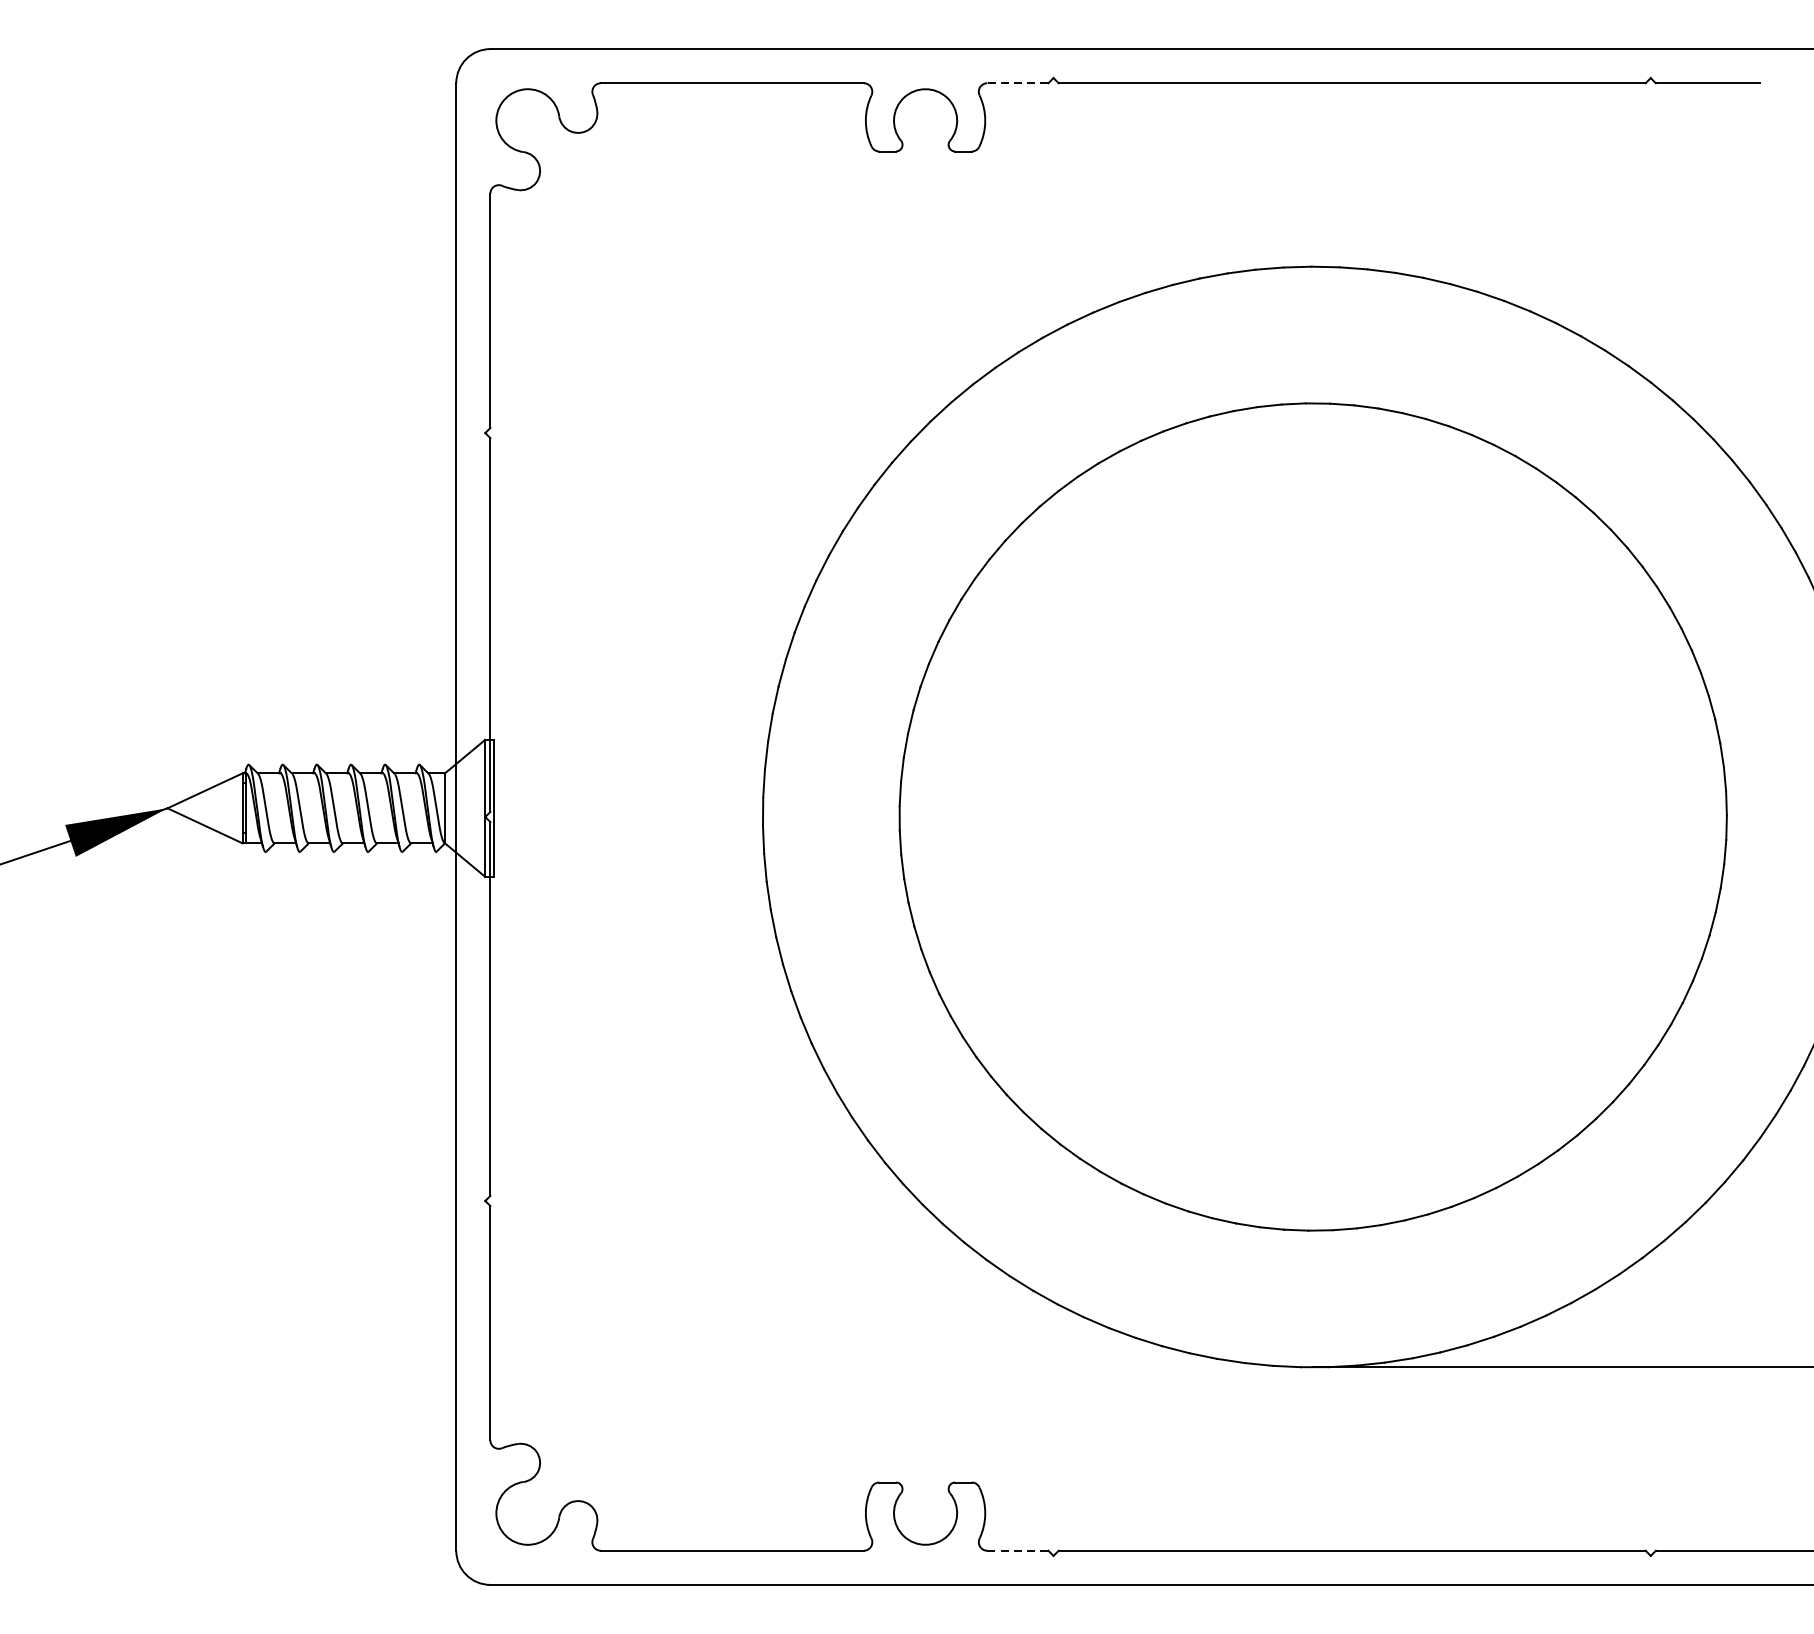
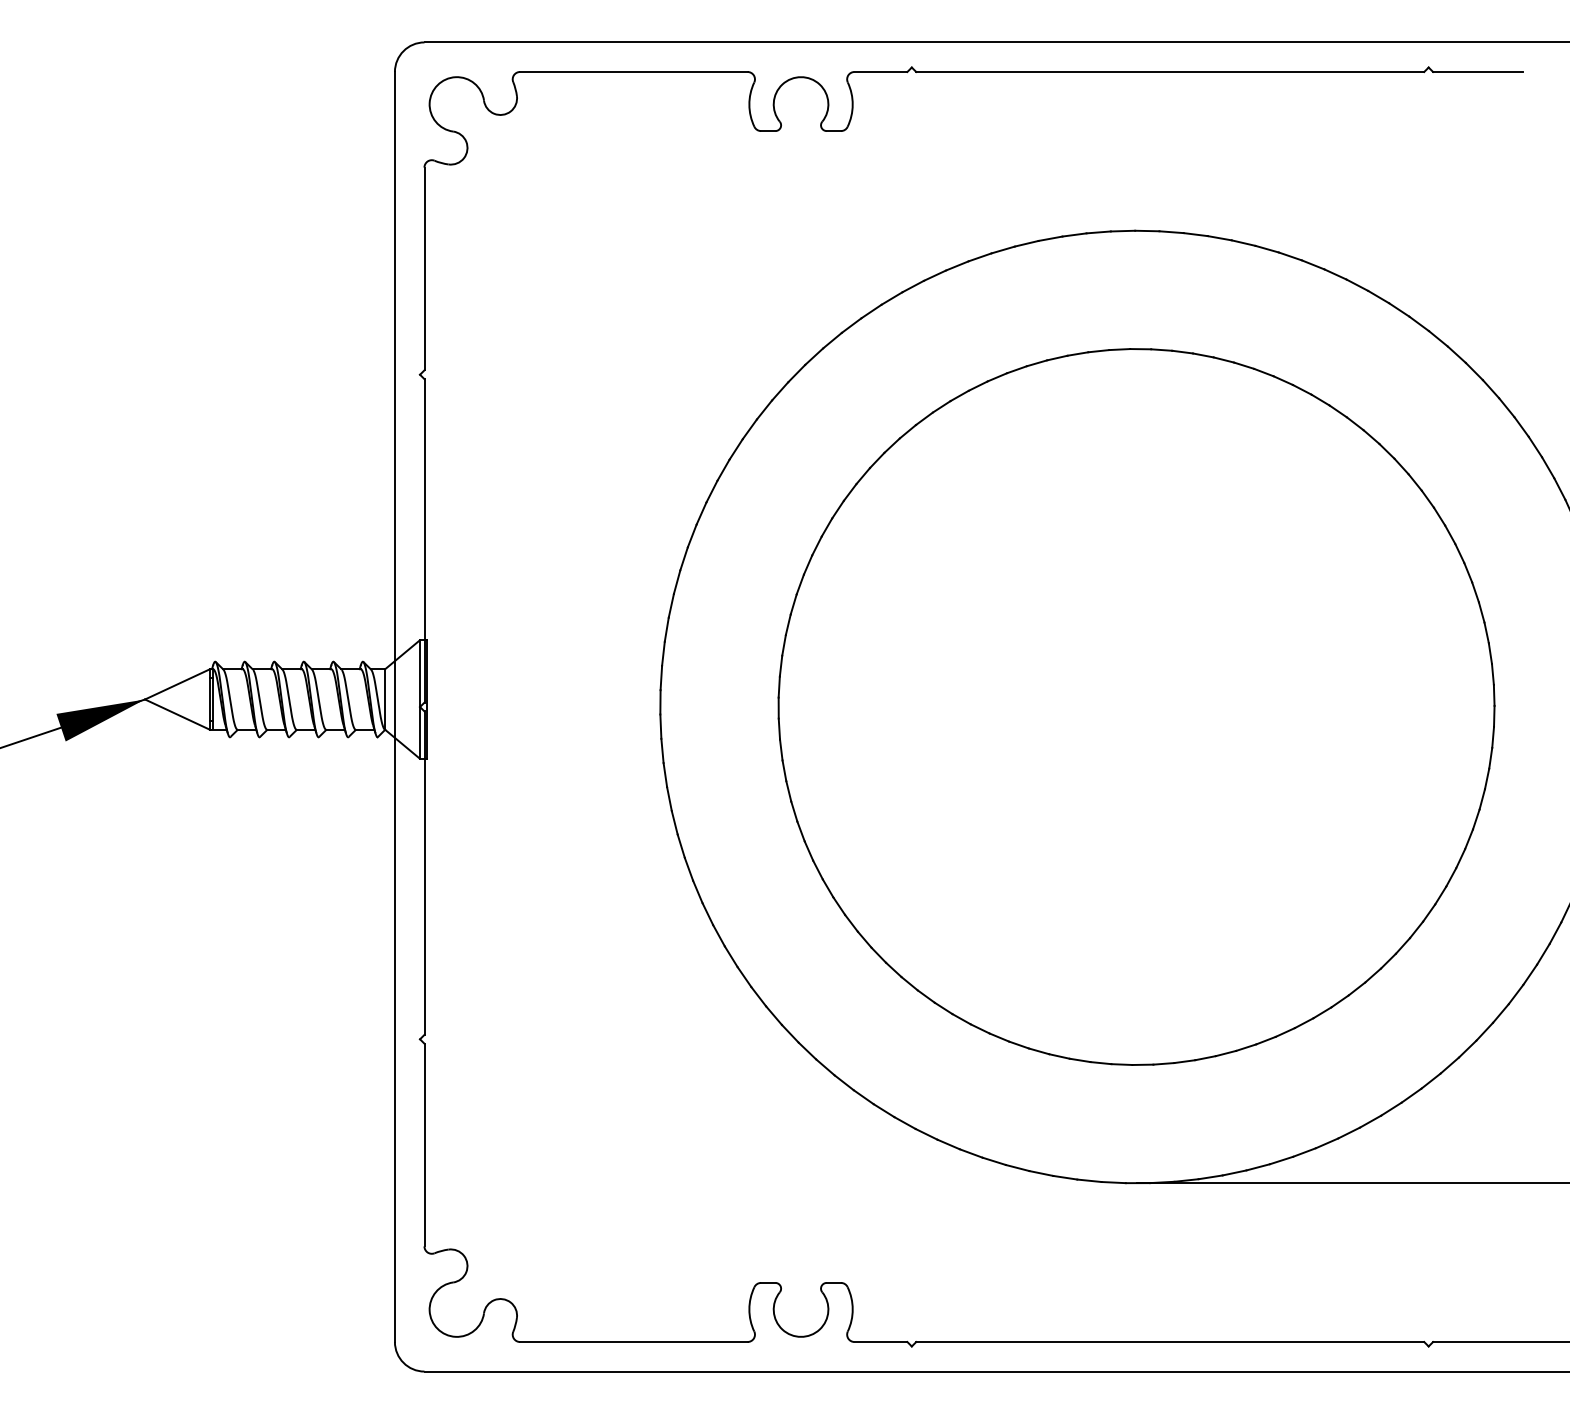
line: (1017, 82) -> (880, 71), dashed -> solid
line: (1018, 1551) -> (881, 1342), dashed -> solid

